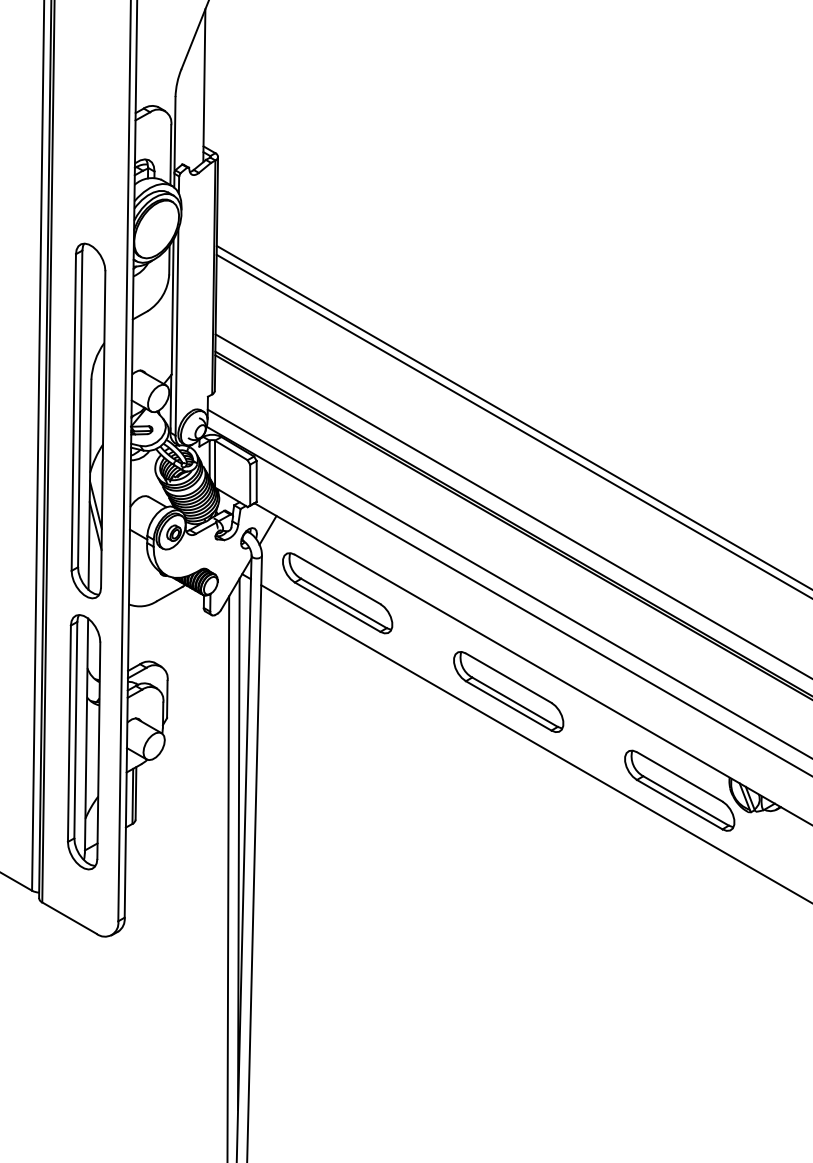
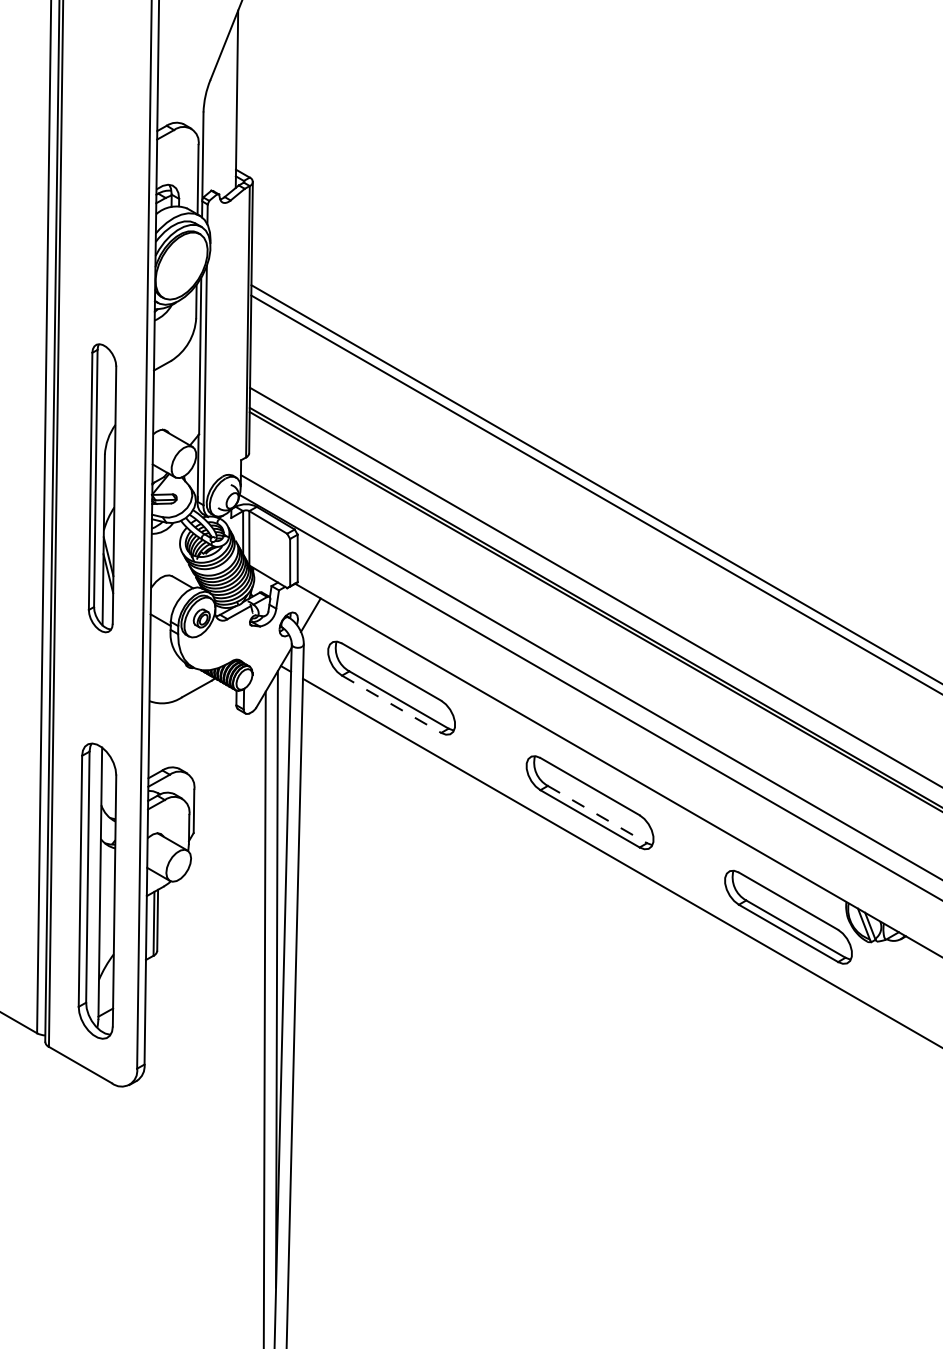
part: (88, 420) -> (102, 487), size x0.7
line: (338, 607) -> (392, 704), solid -> dashed
line: (515, 702) -> (597, 814), solid -> dashed
part: (83, 742) -> (96, 891), moved

